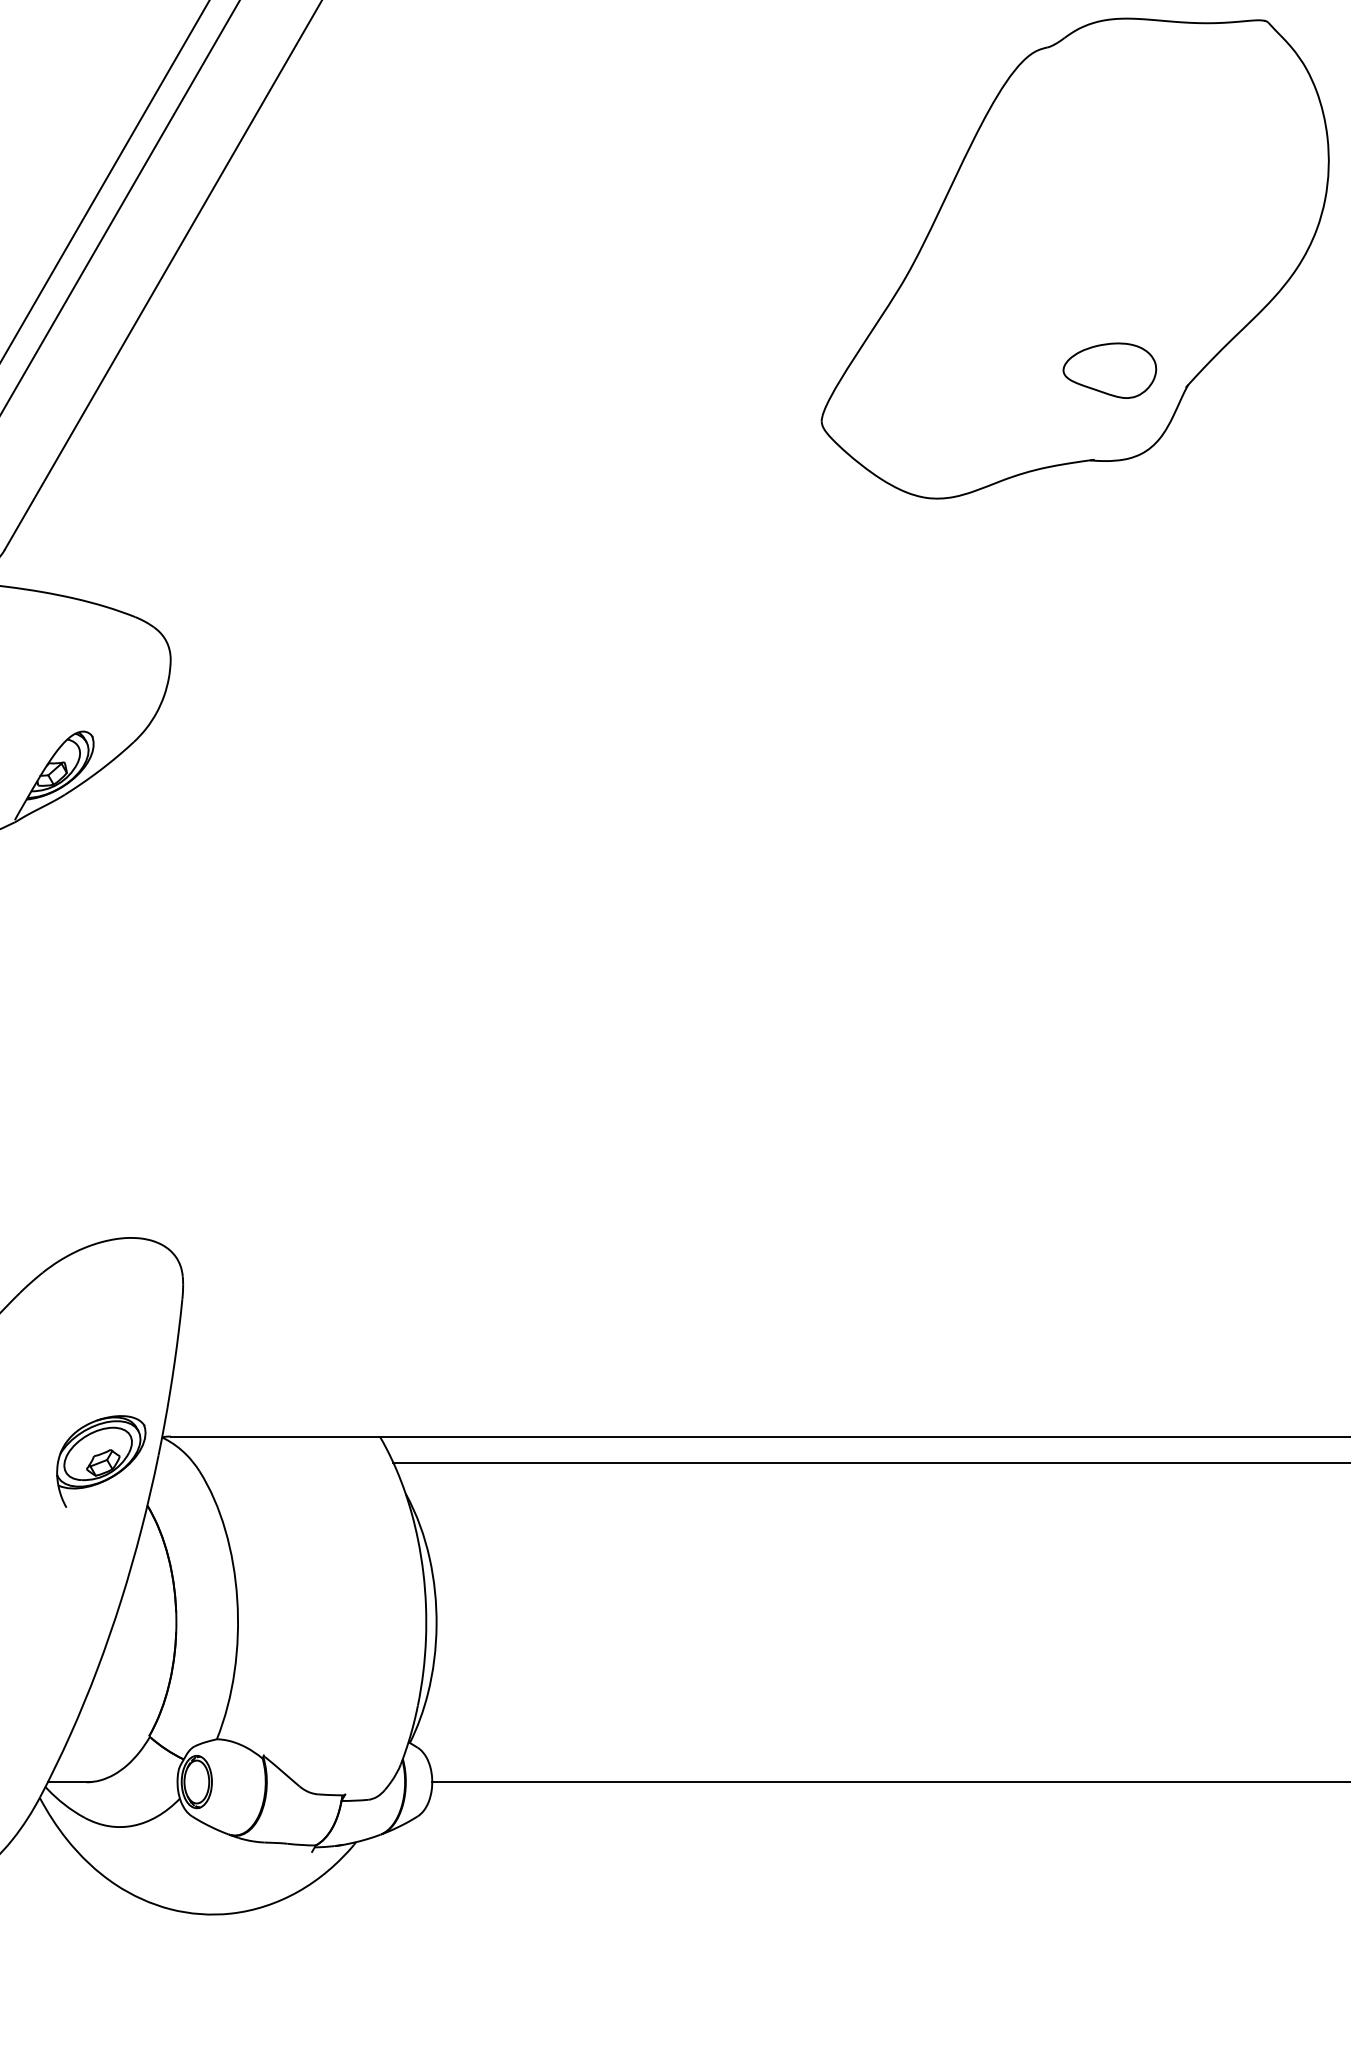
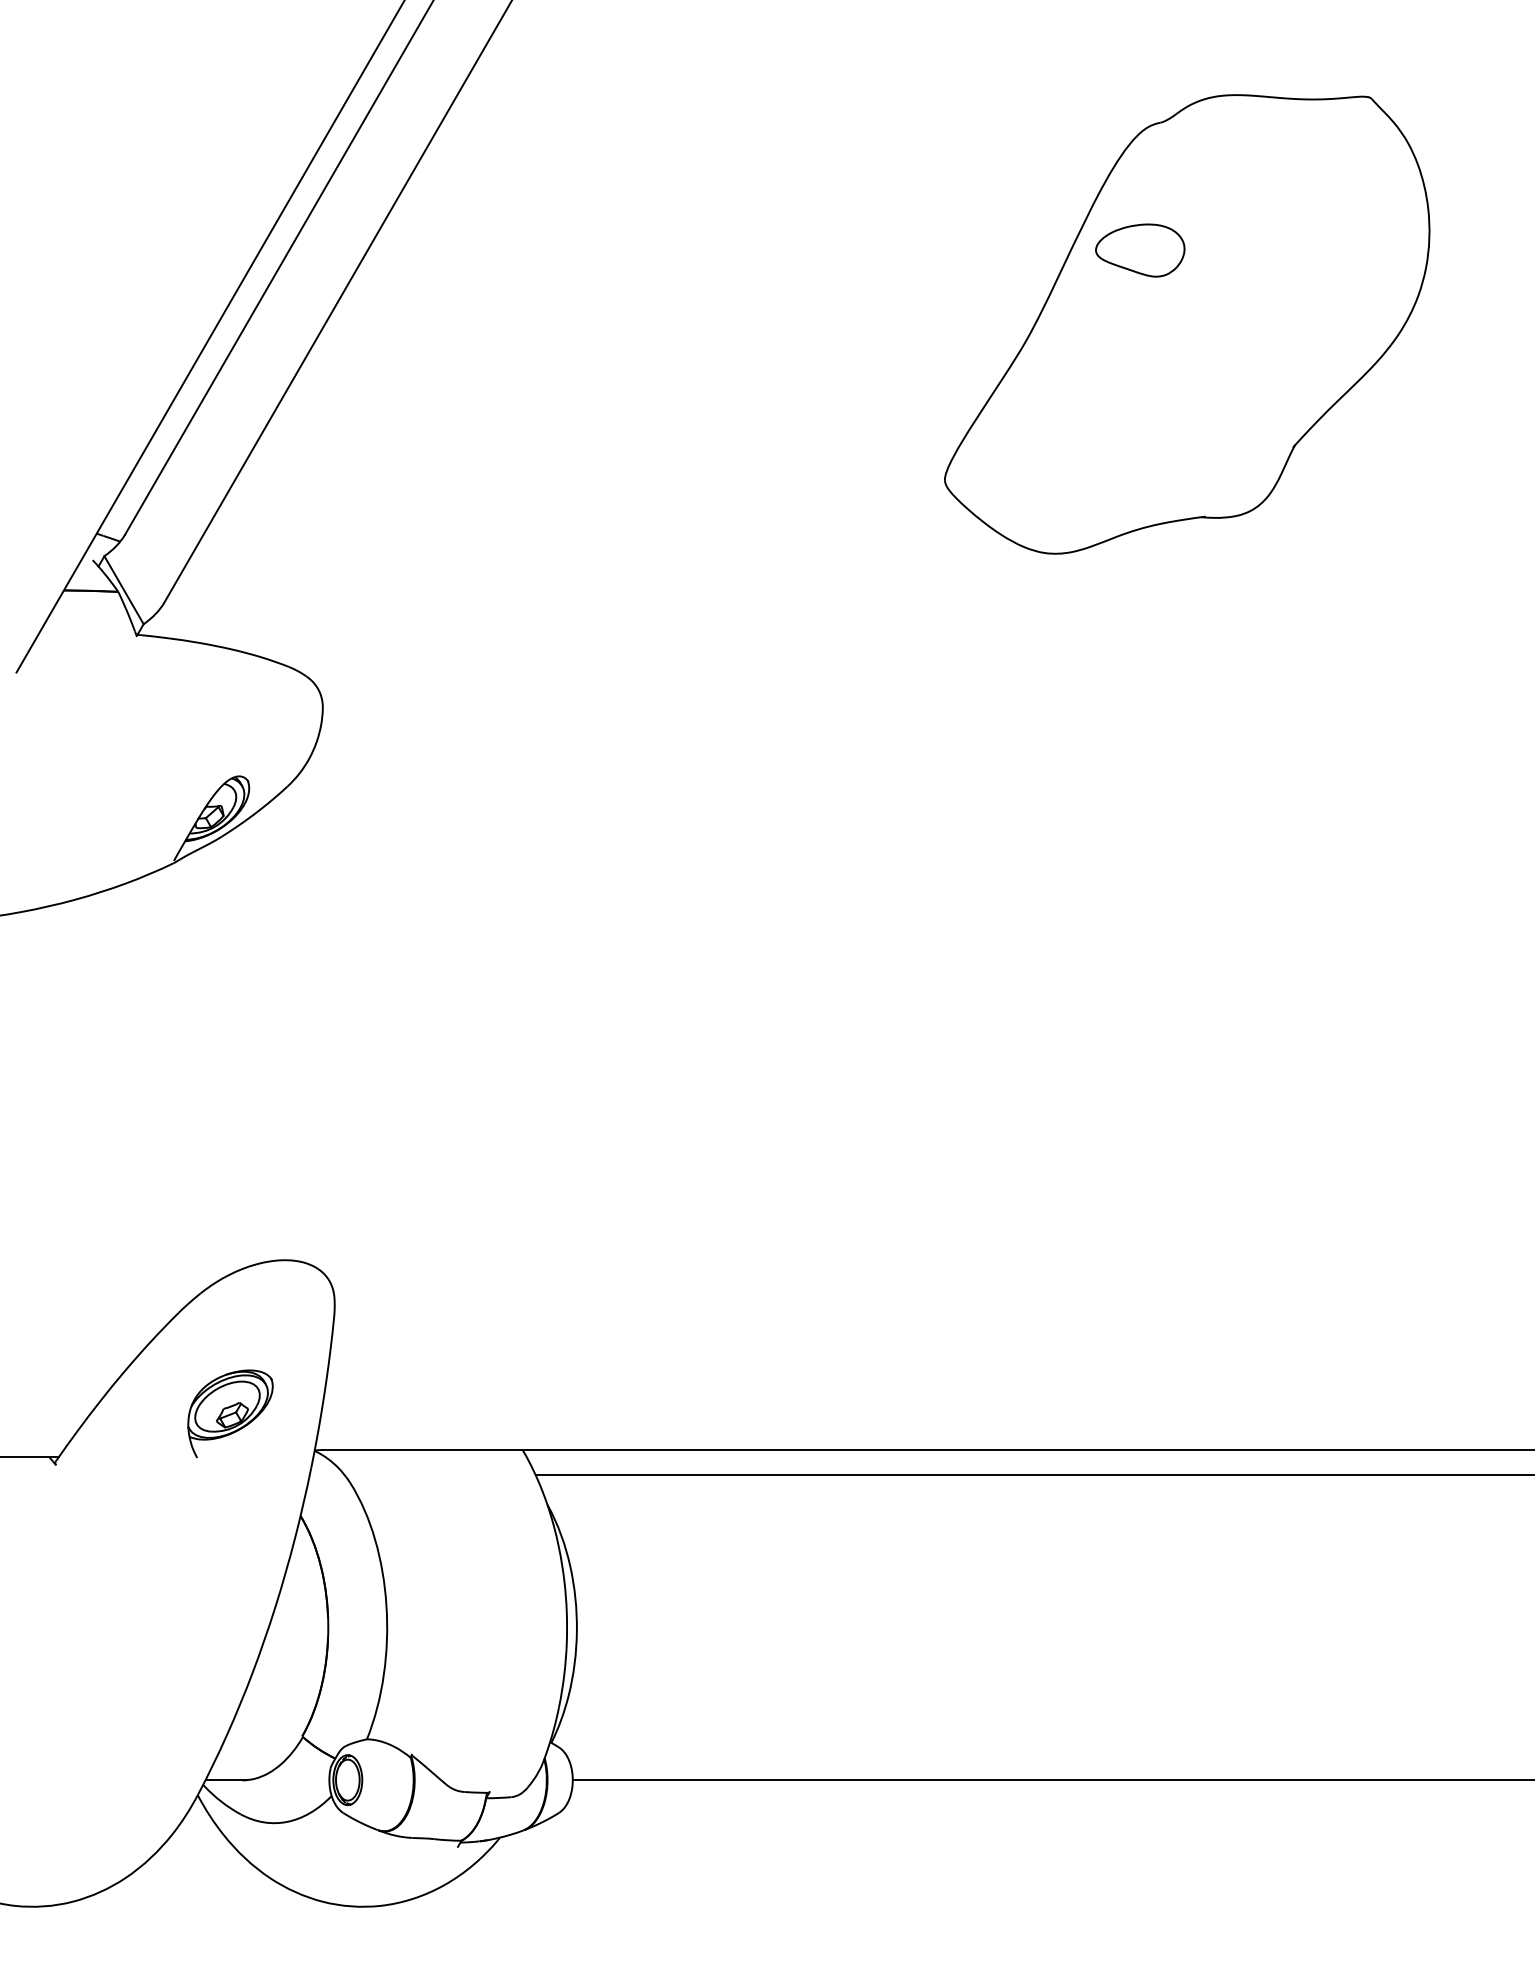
part: (1110, 370) -> (1140, 250), moved
part: (101, 1461) -> (230, 1413), moved

